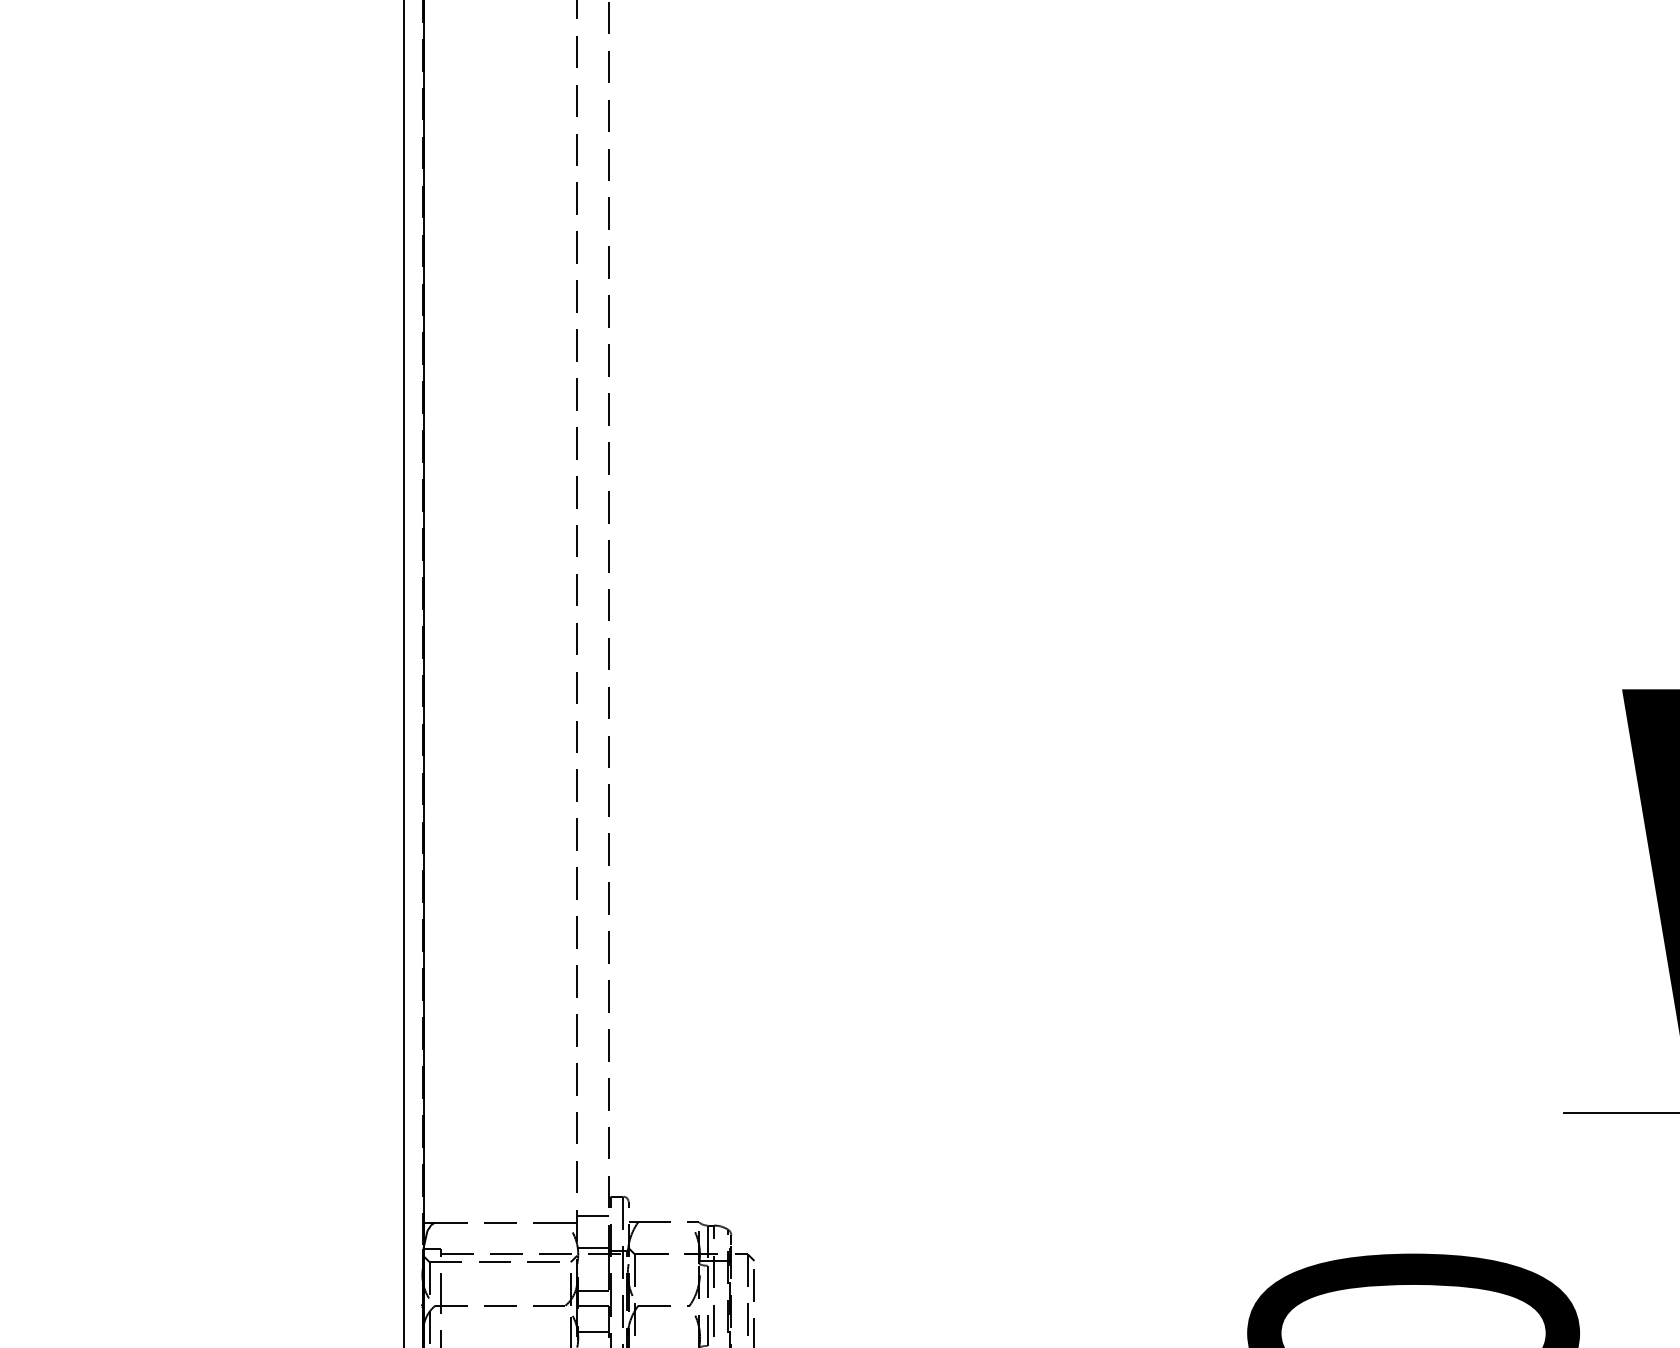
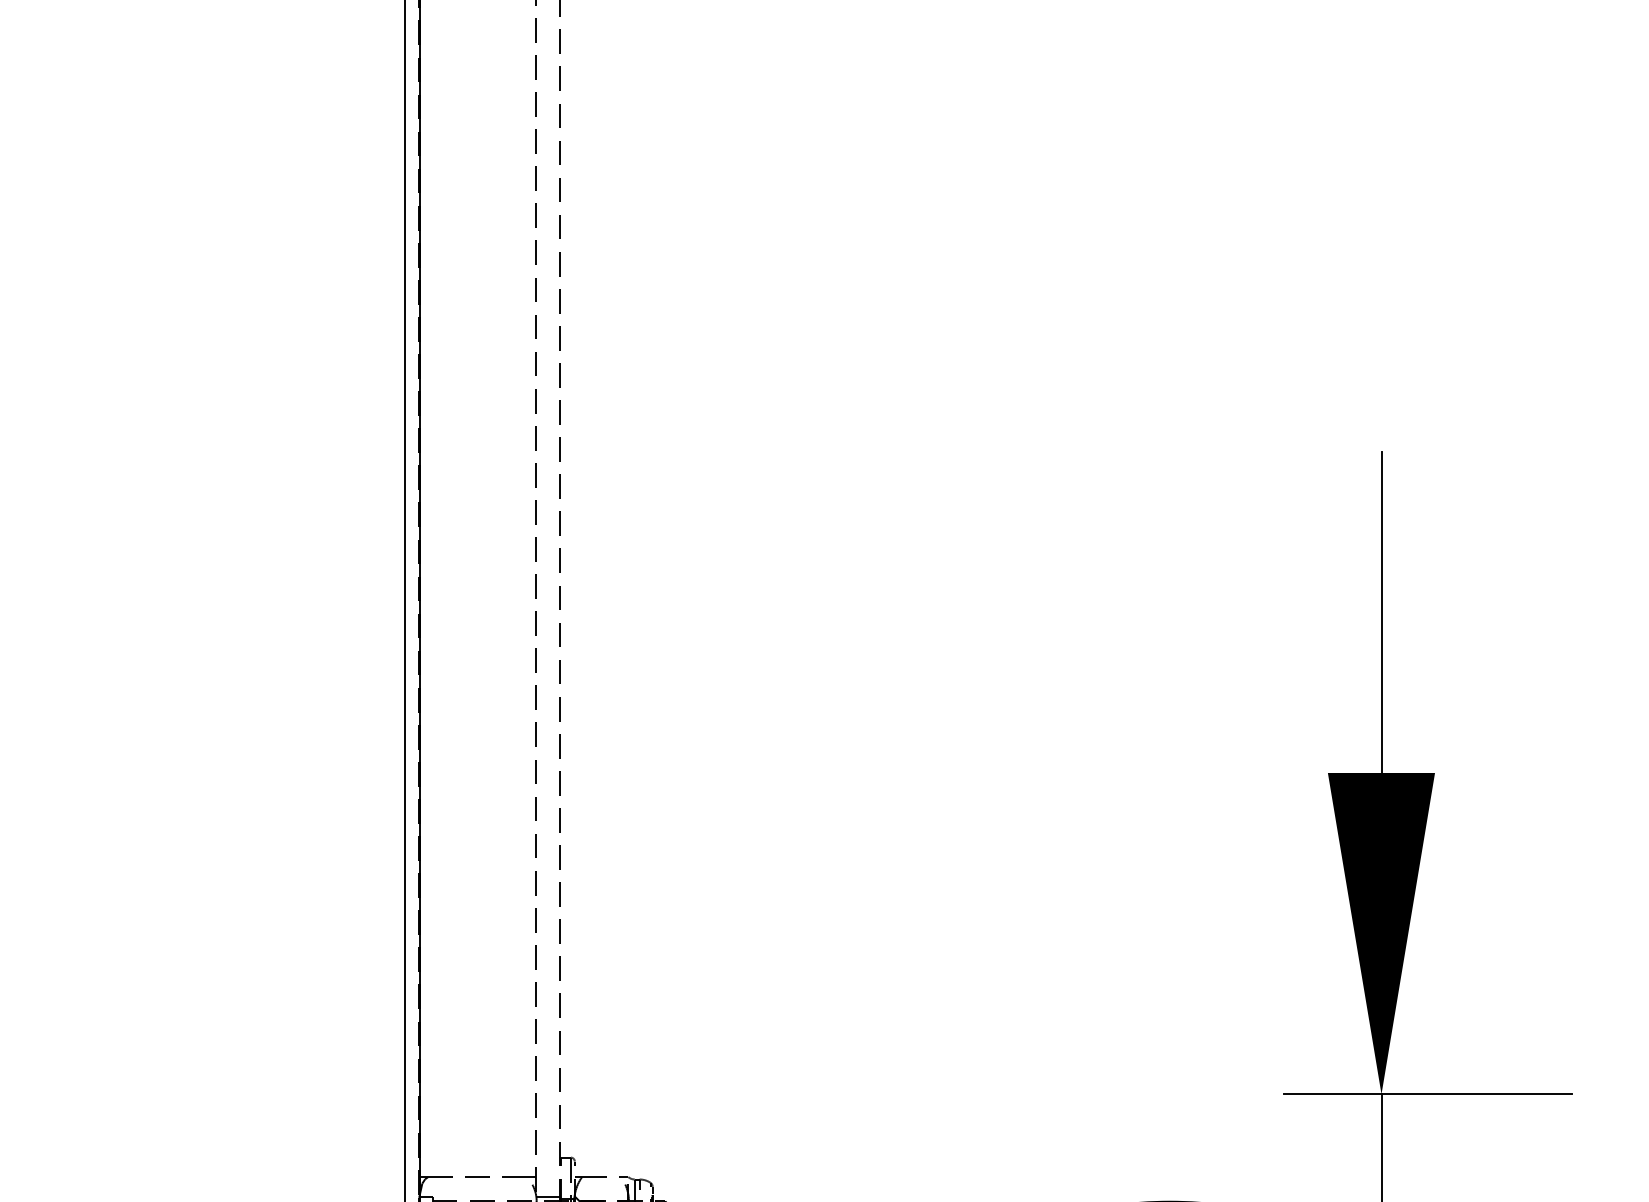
line: (592, 1216) -> (547, 1172), removed

